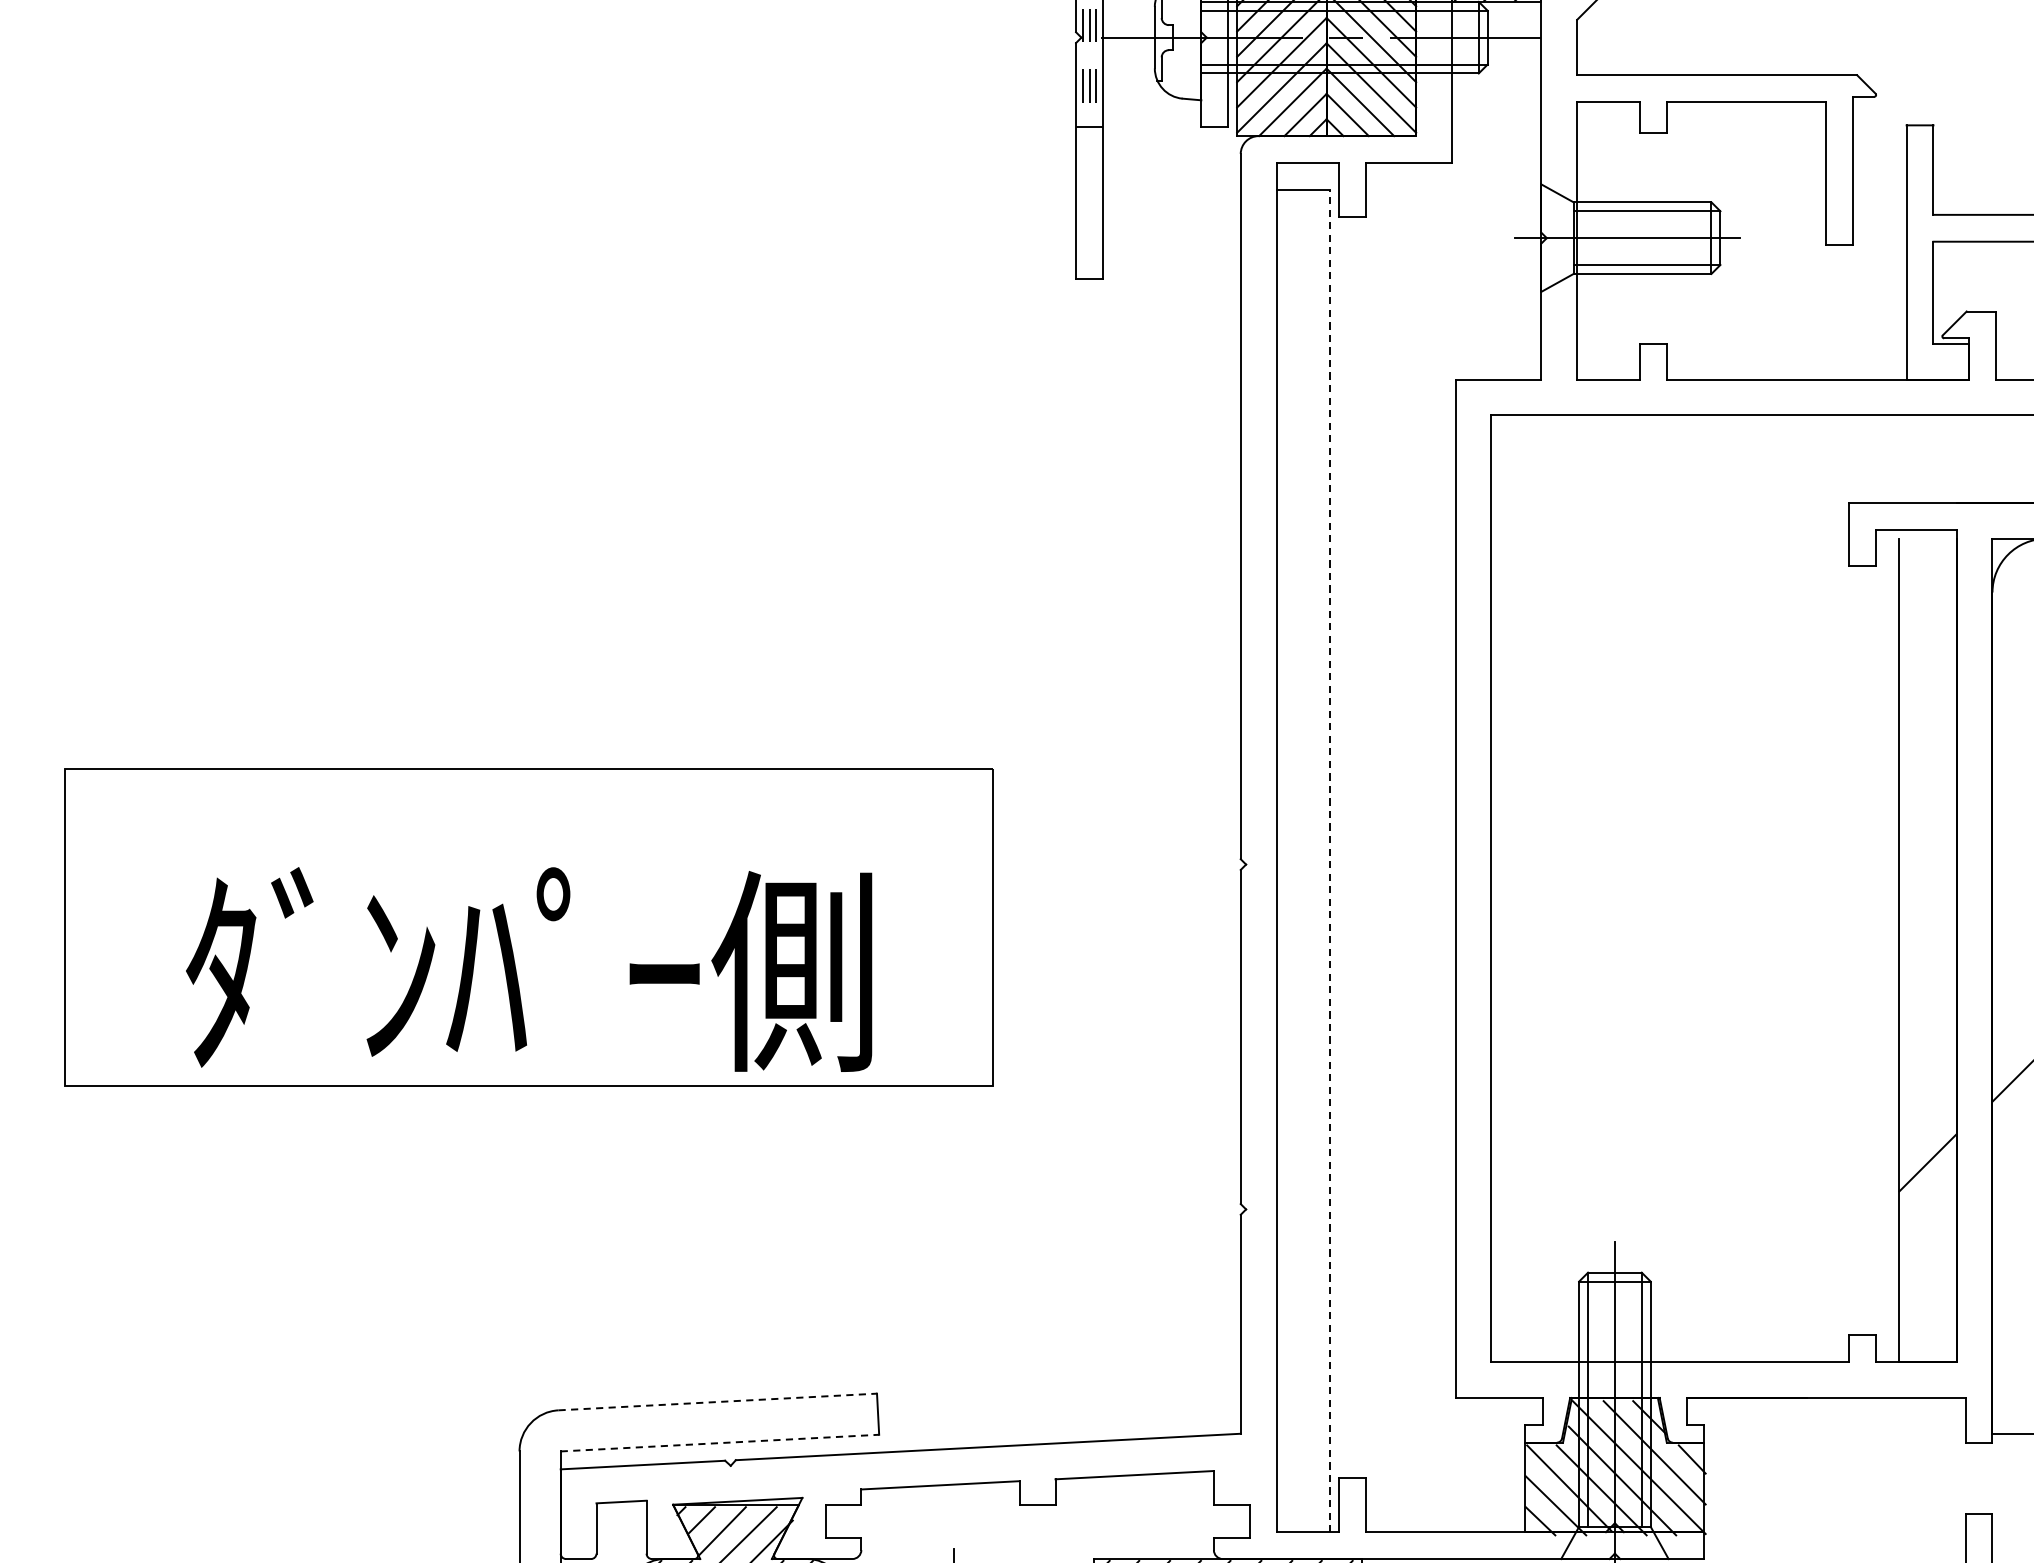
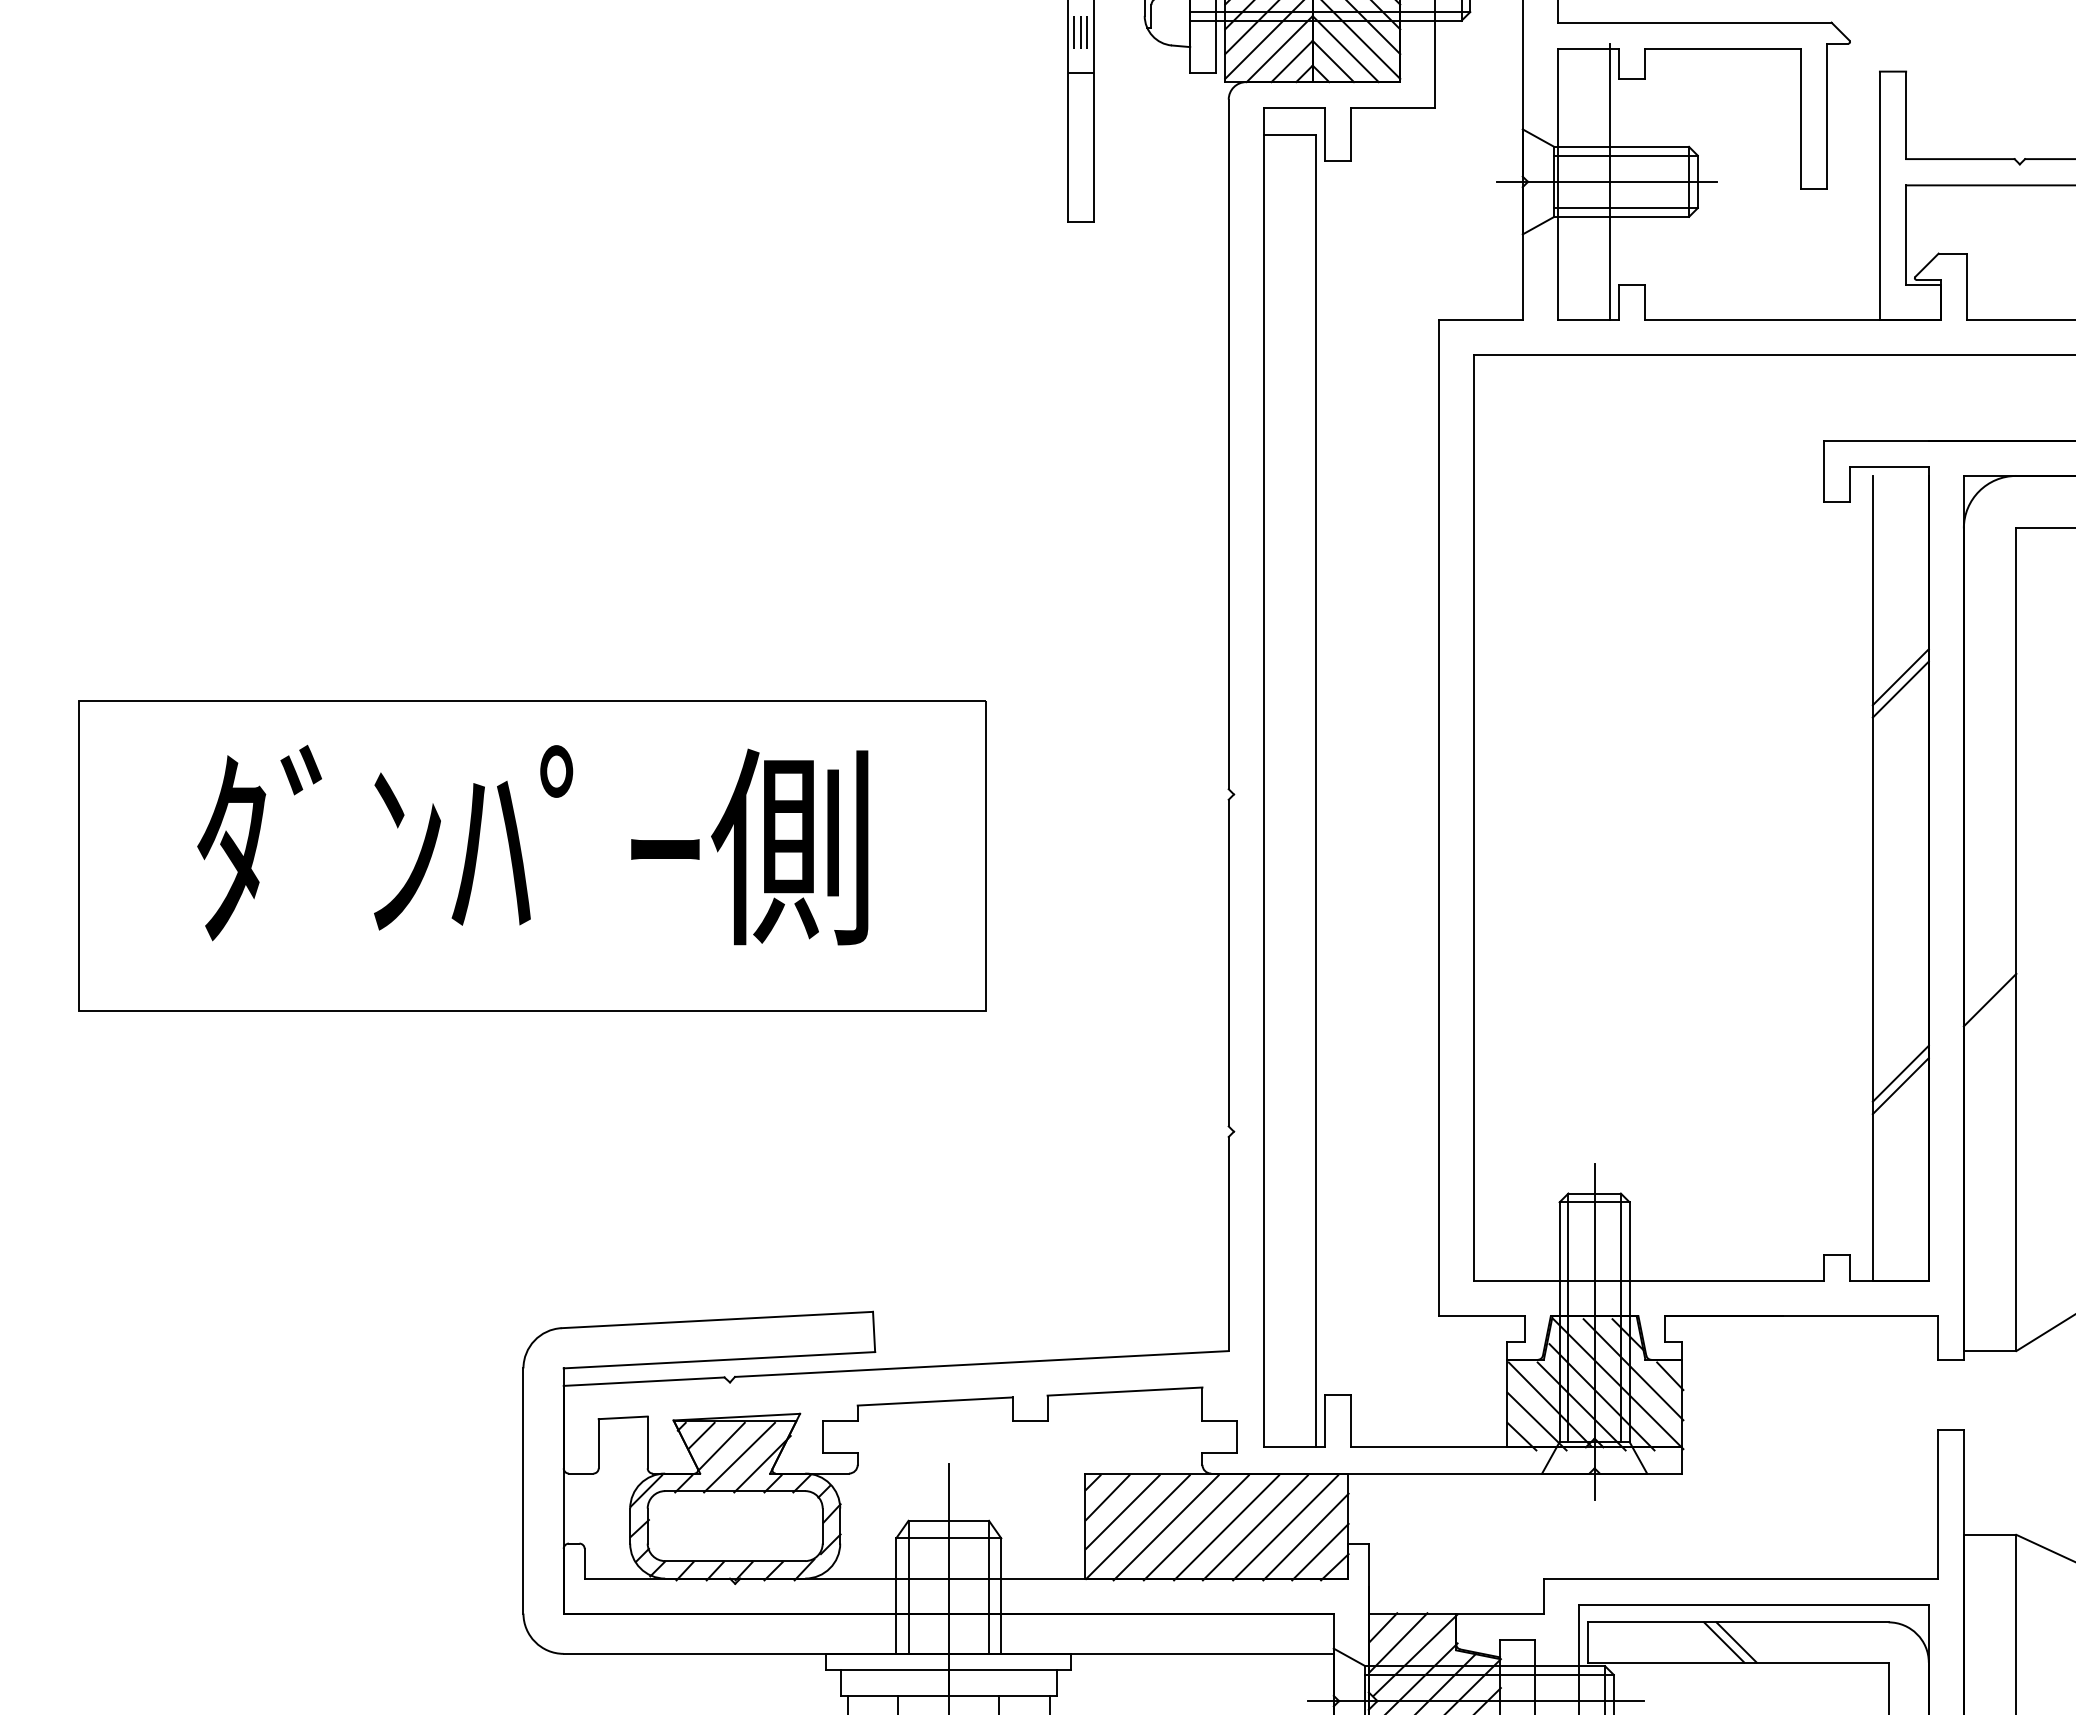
line: (1631, 237) -> (1610, 181), added
line: (1927, 744) -> (1900, 677), added
line: (1927, 757) -> (1900, 689), added
line: (1330, 860) -> (1316, 790), dashed -> solid
text: (528, 968) -> (532, 844), moved
line: (1927, 1149) -> (1900, 1073), added
line: (717, 1402) -> (717, 1320), dashed -> solid
line: (720, 1443) -> (719, 1360), dashed -> solid

